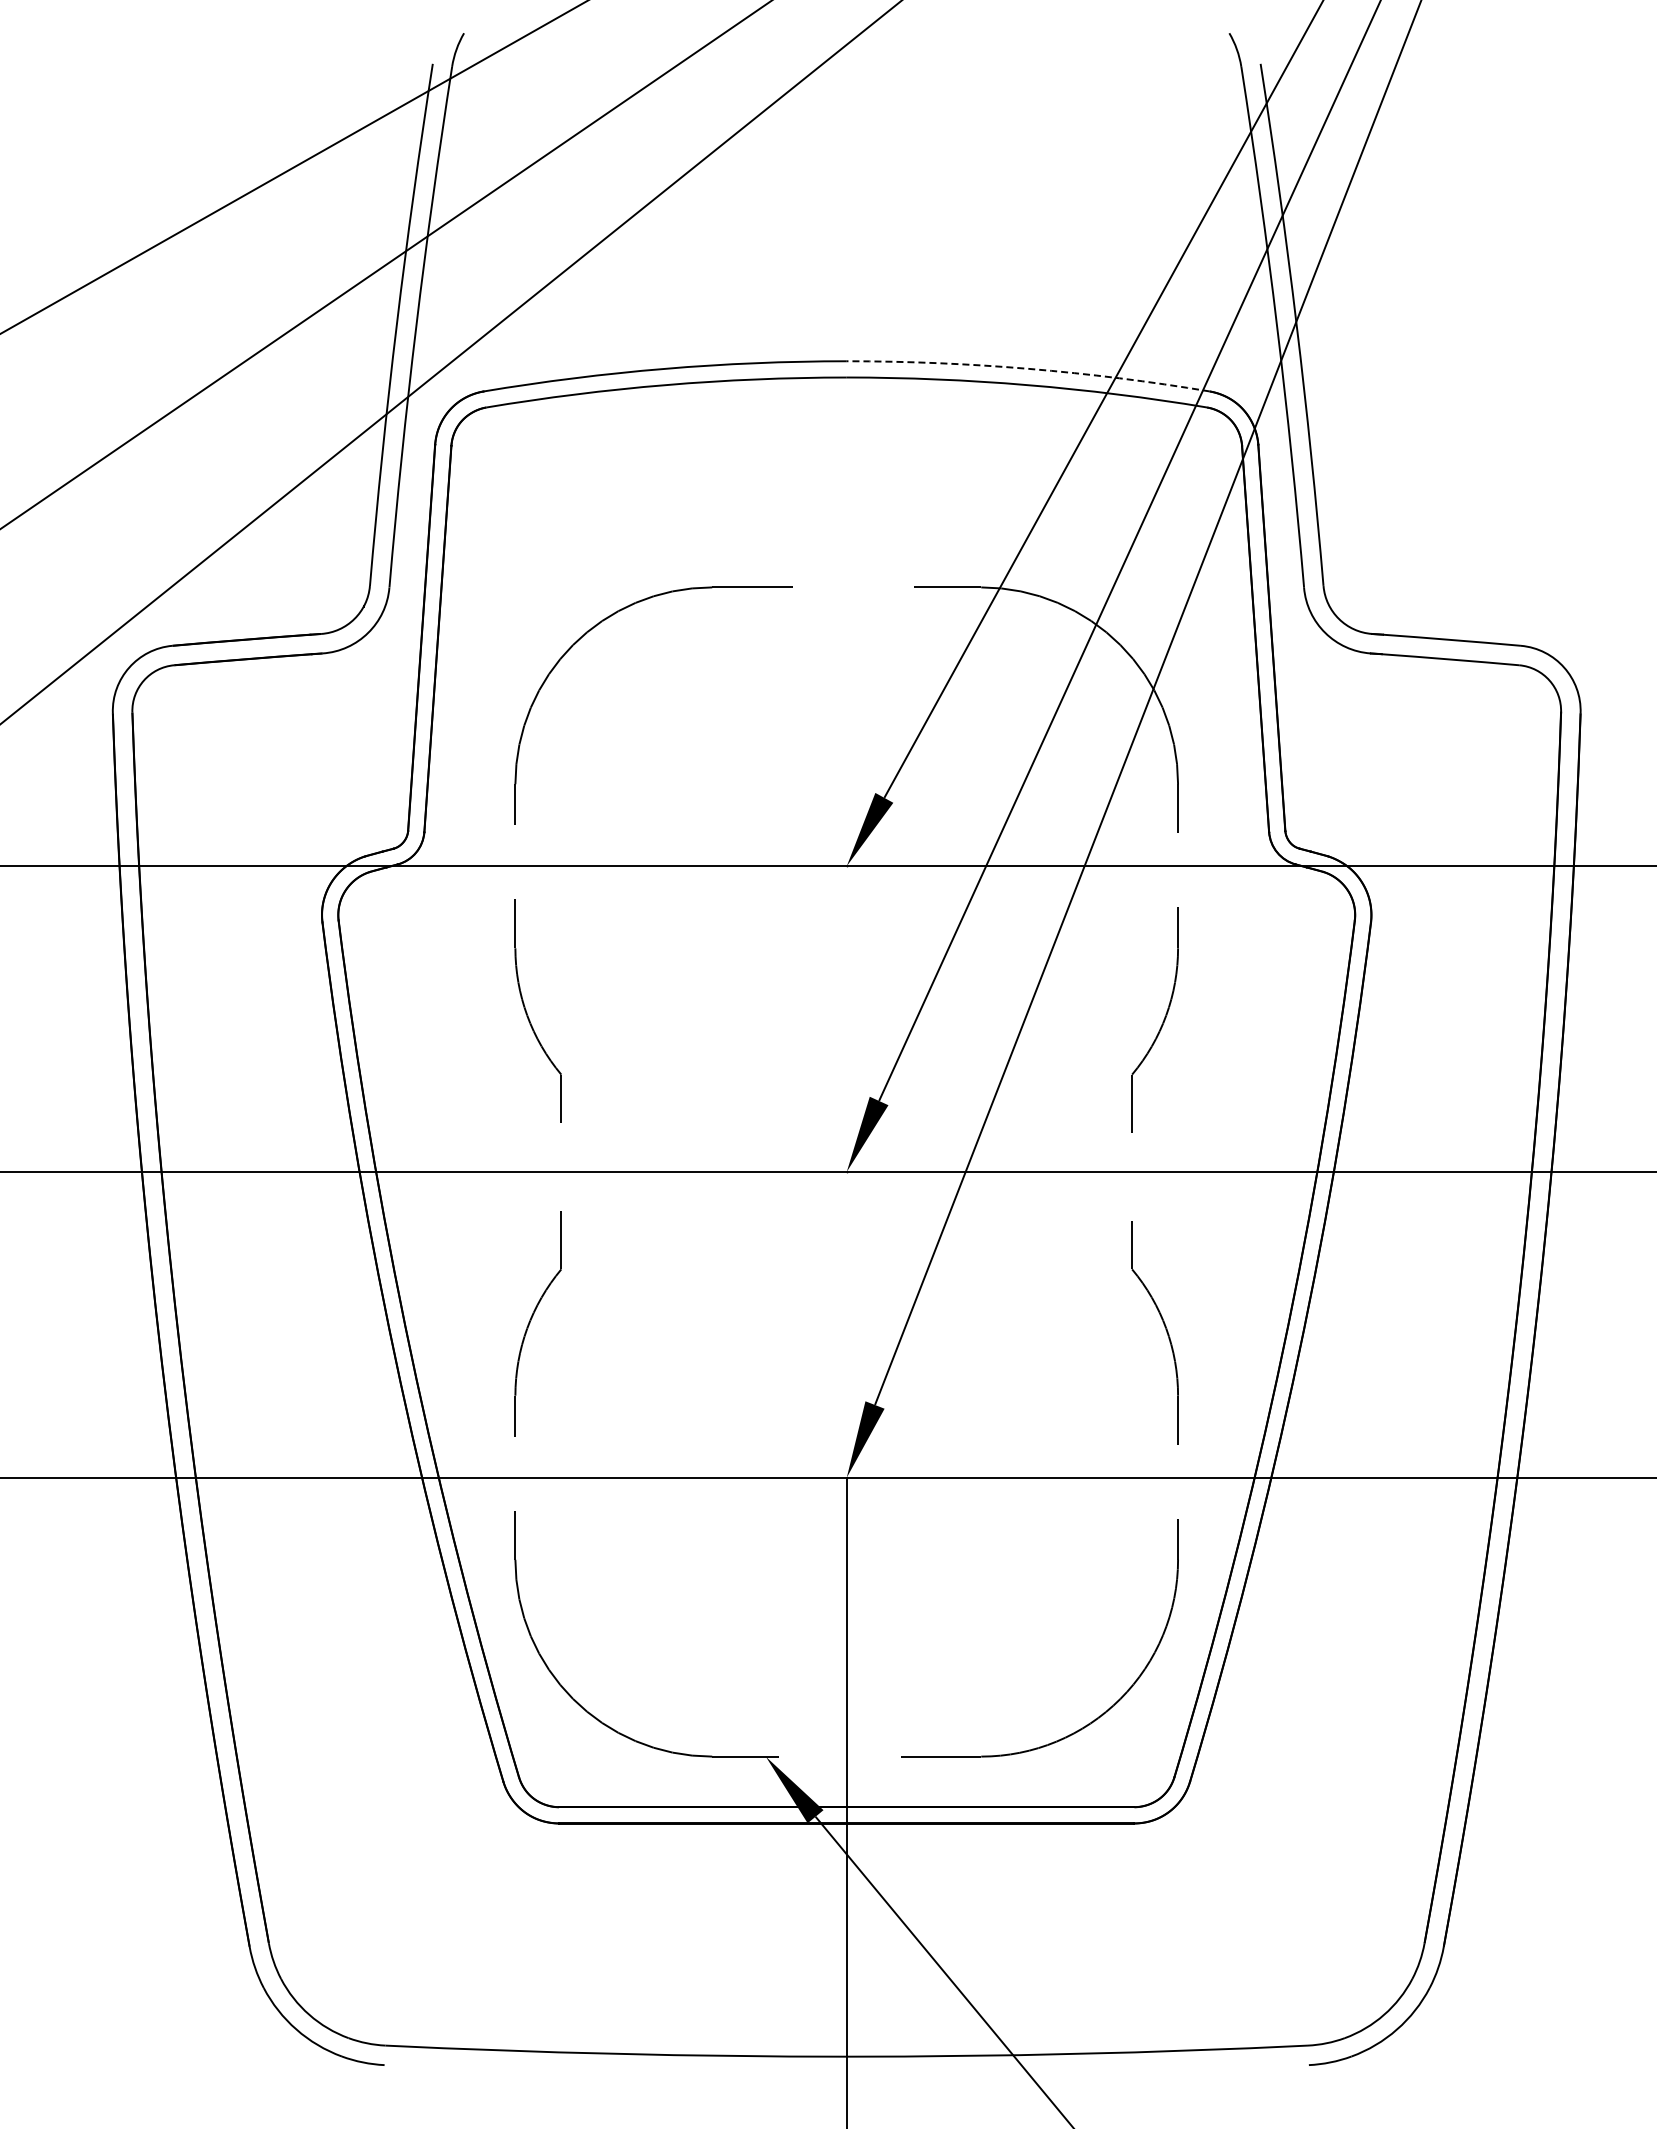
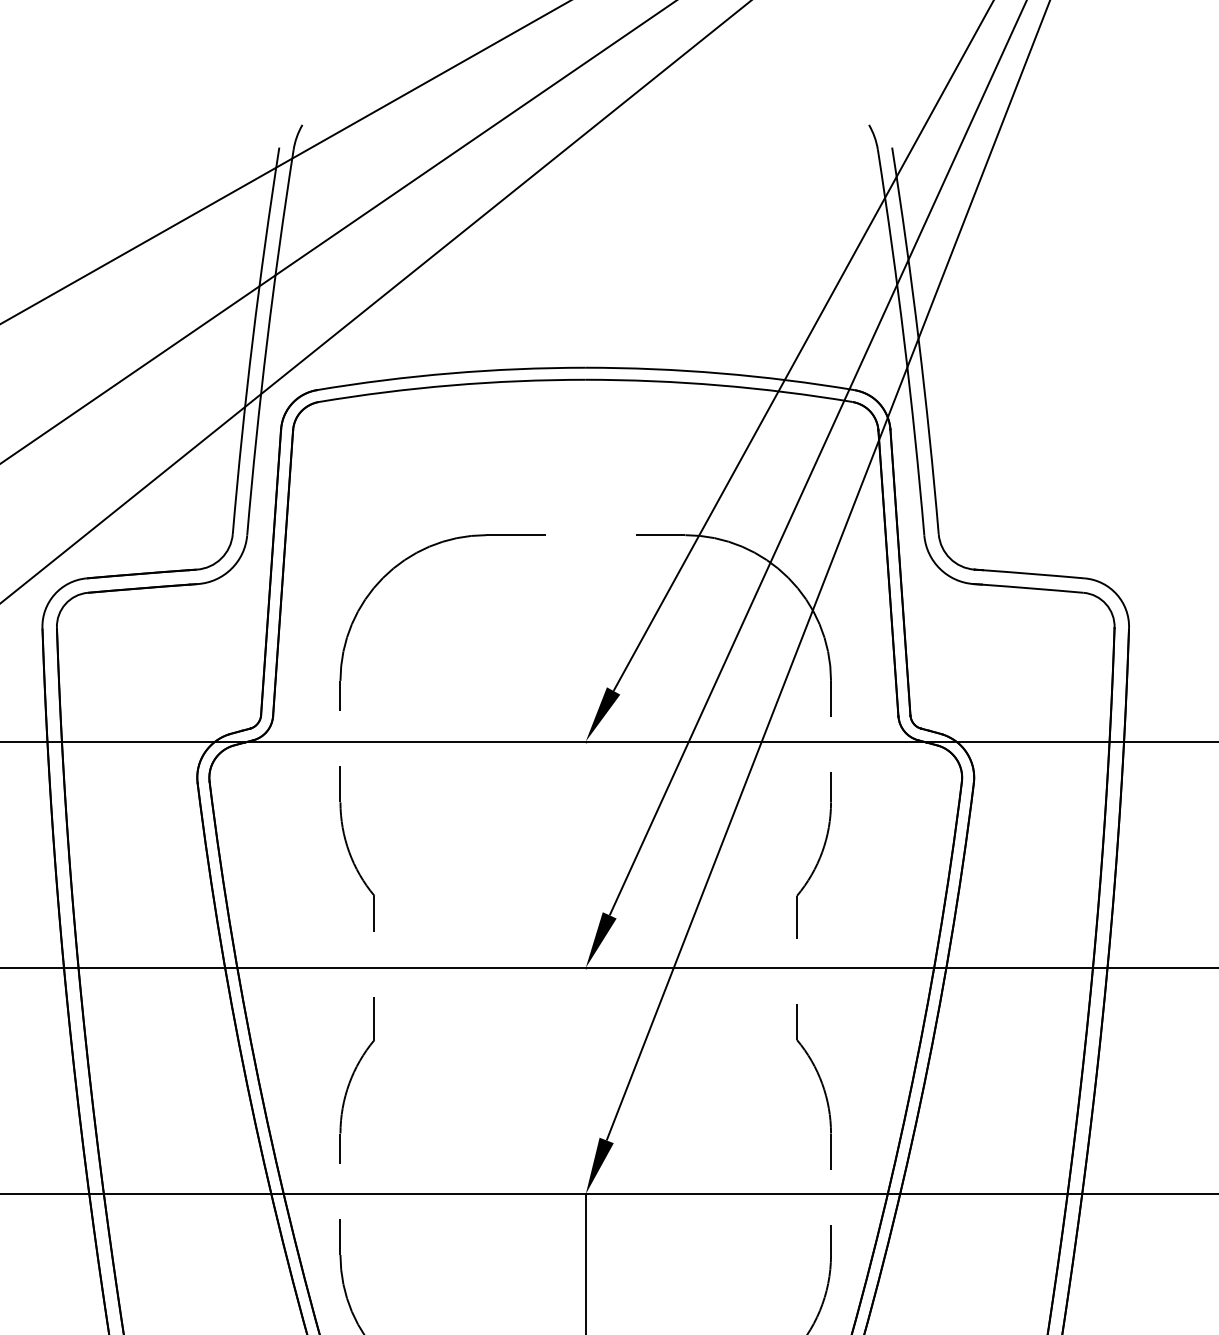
arc: (1028, 368) -> (720, 373), dashed -> solid

